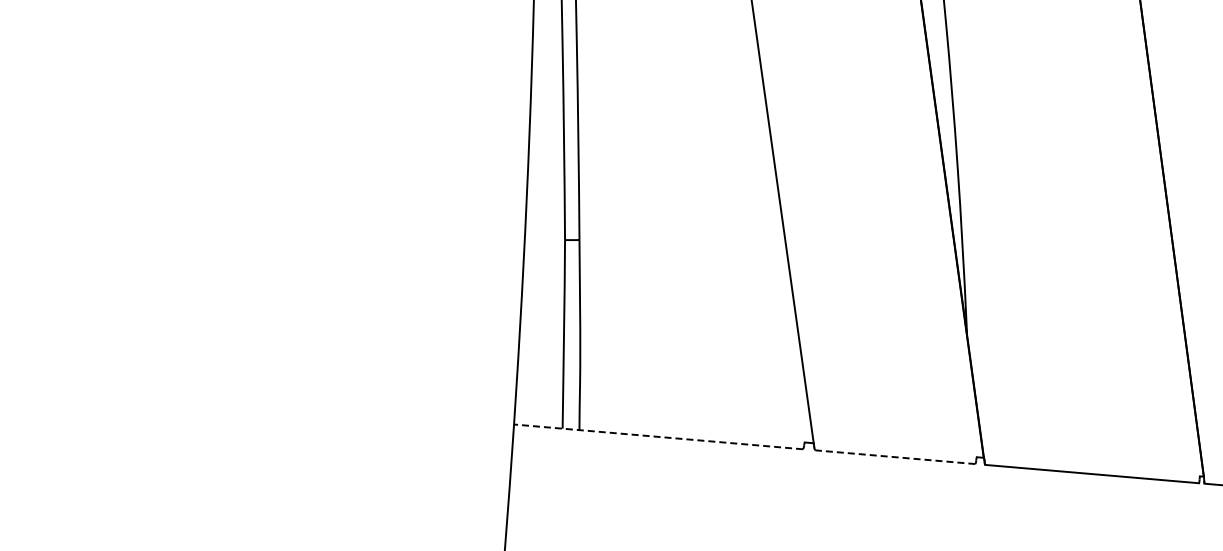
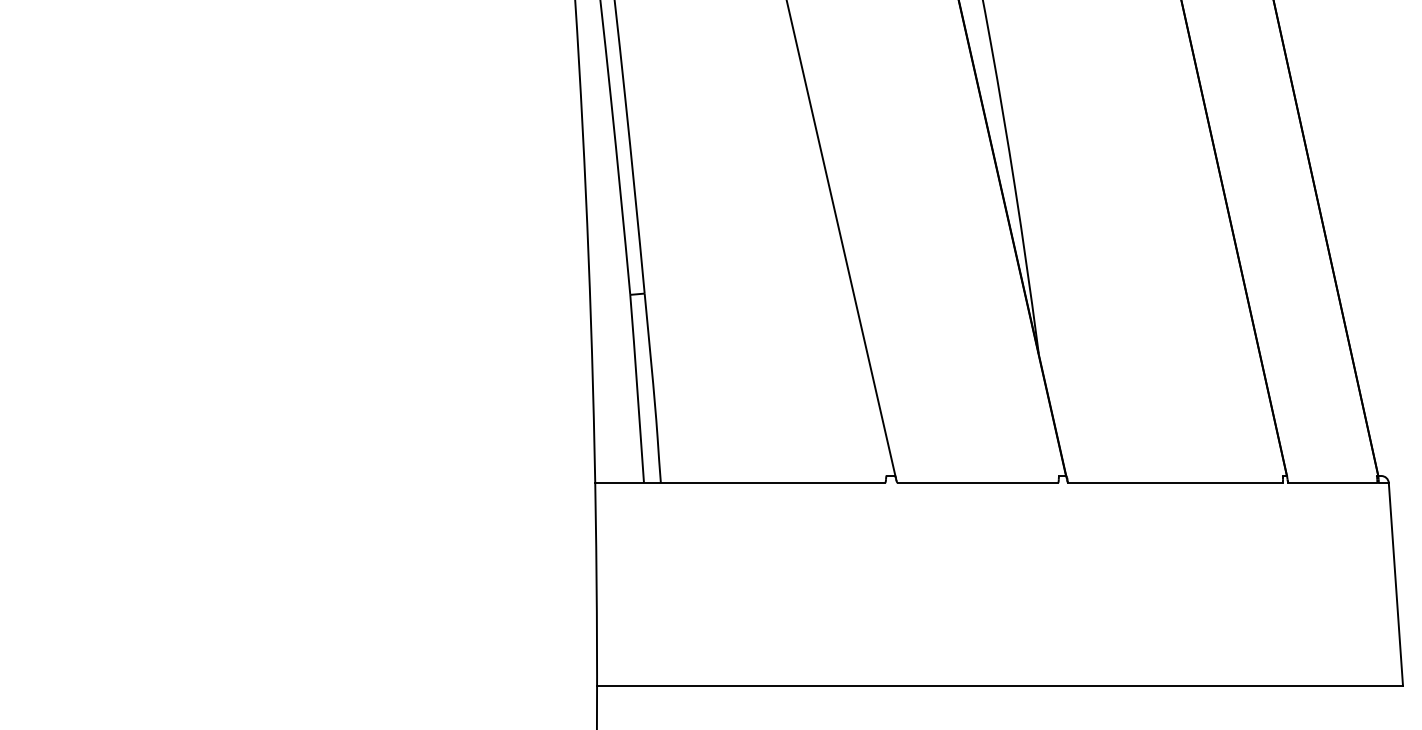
line: (657, 436) -> (739, 482), dashed -> solid
line: (894, 456) -> (977, 482), dashed -> solid

